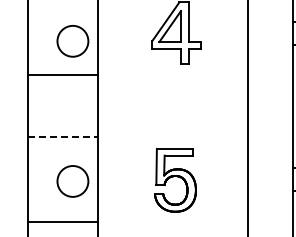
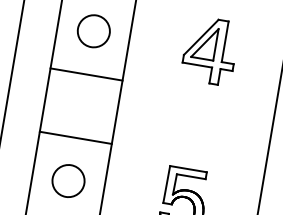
circle: (72, 41) -> (93, 31), moved
line: (63, 137) -> (76, 138), dashed -> solid
circle: (72, 181) -> (68, 181), moved

